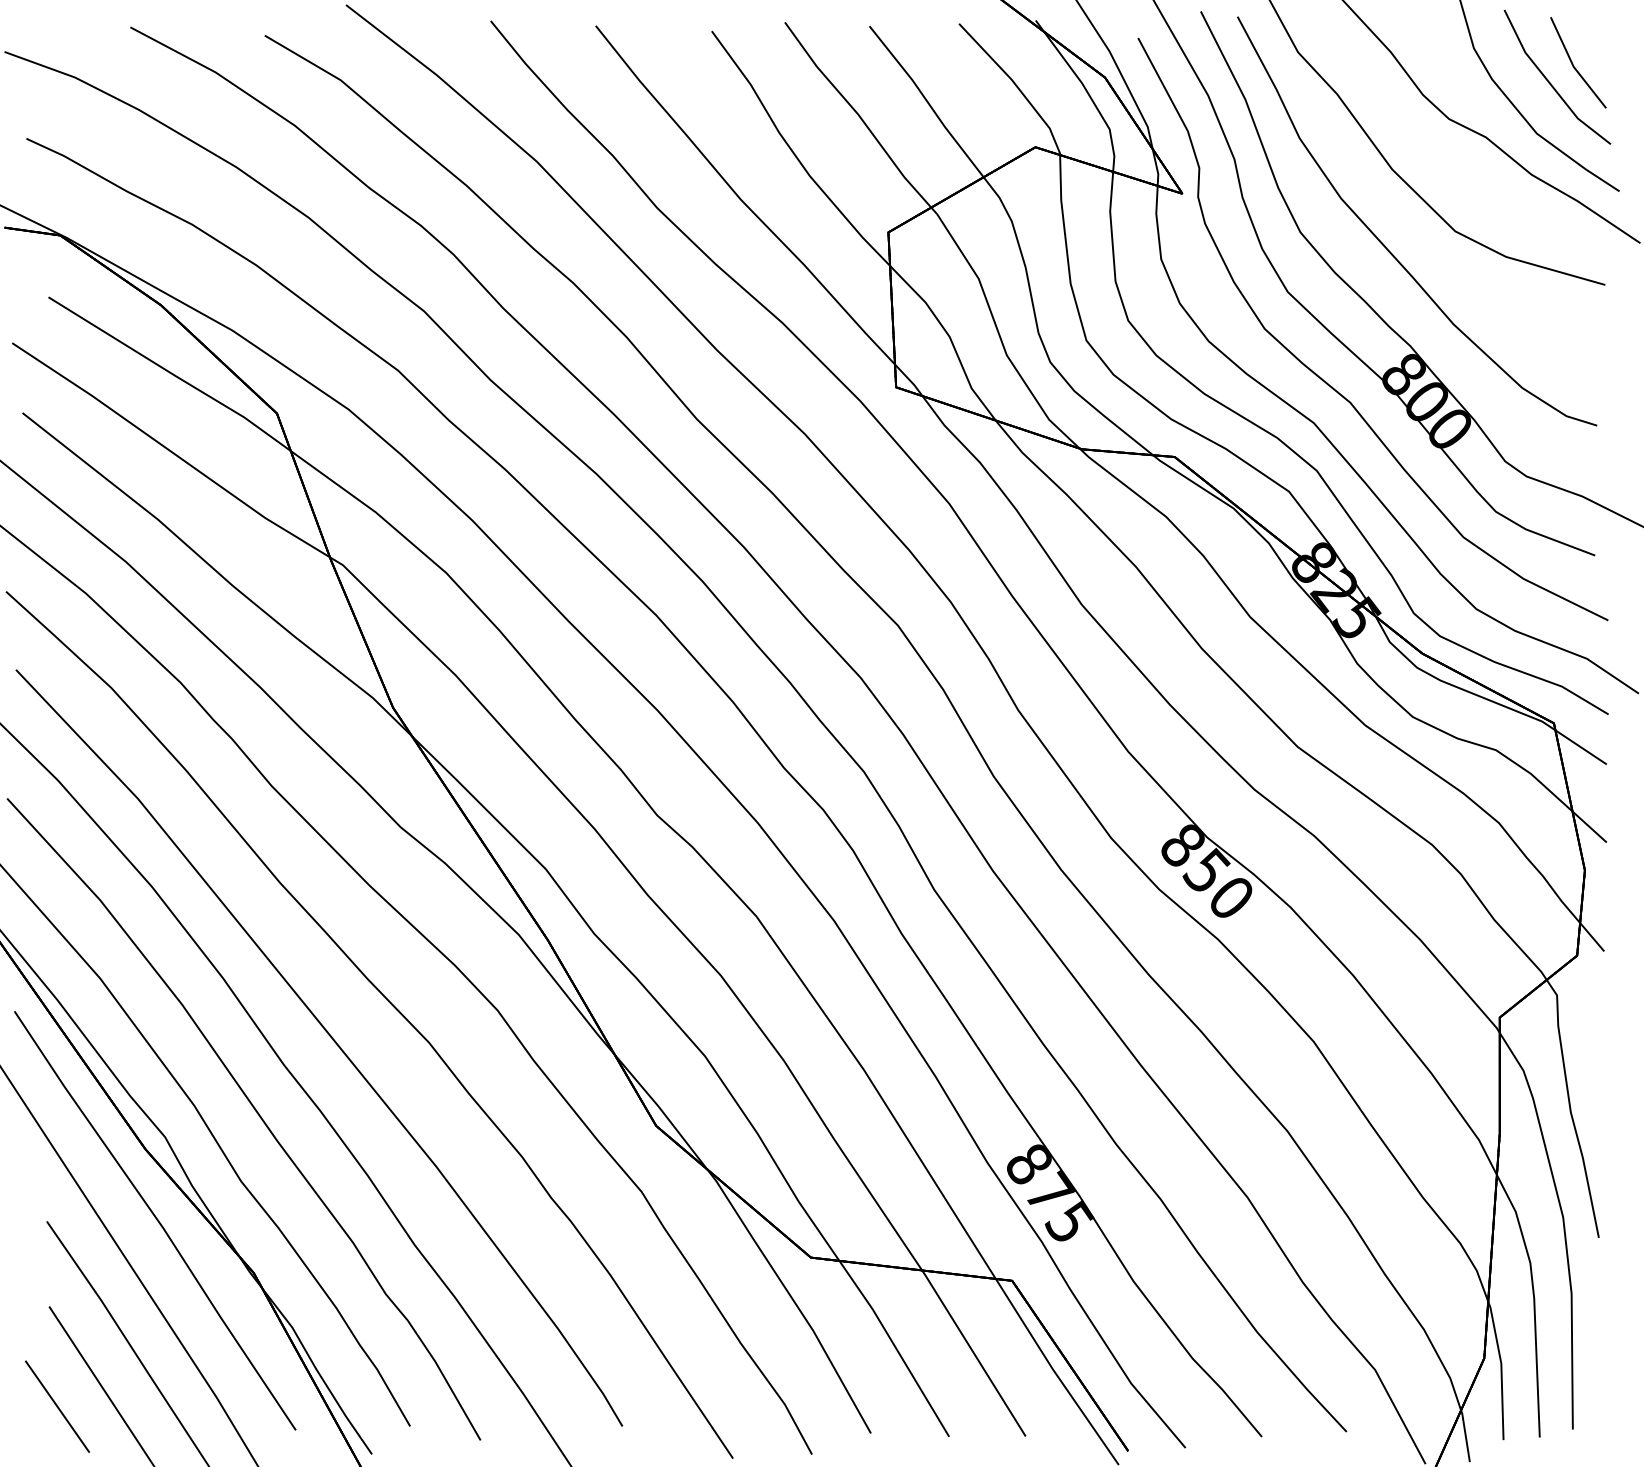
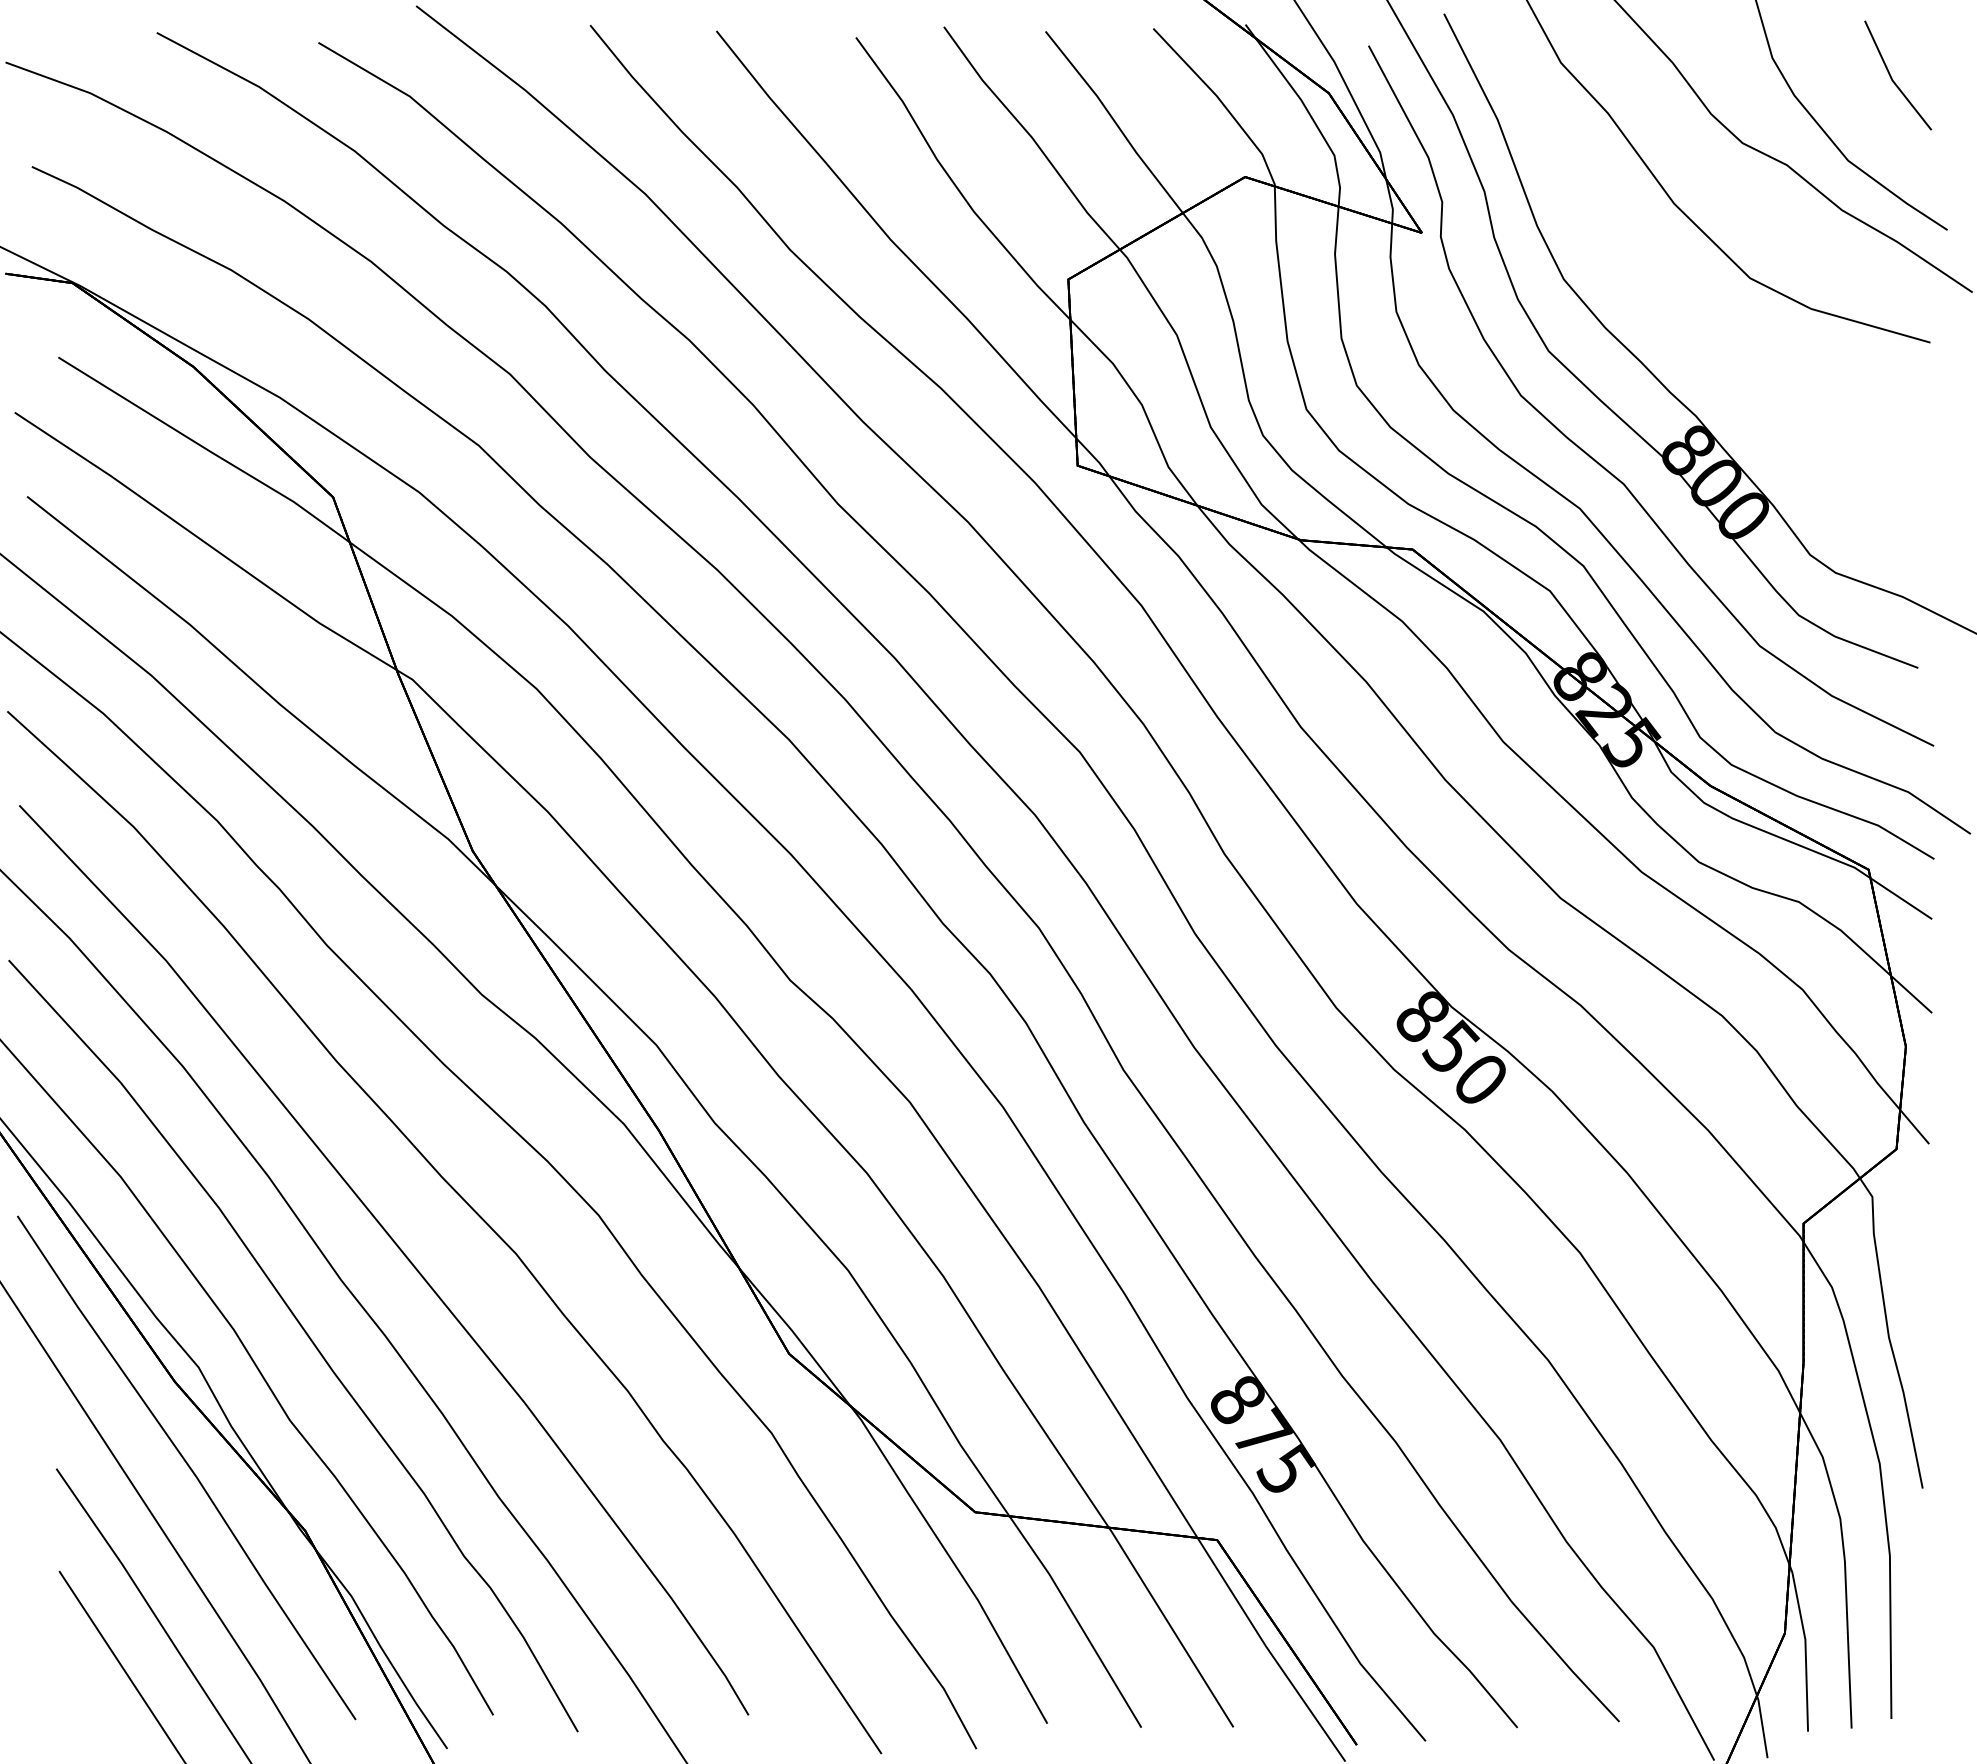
part: (1386, 246) -> (1667, 296), removed
line: (56, 1406) -> (67, 1691), removed

